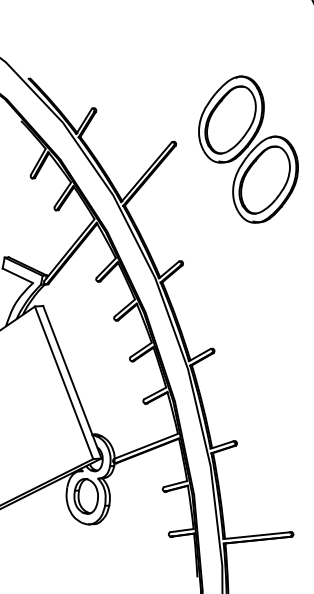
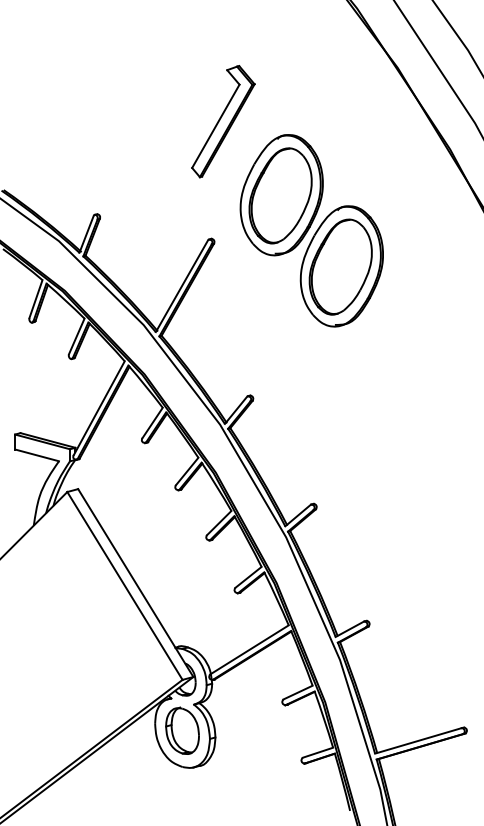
part: (199, 58) -> (223, 121), added

